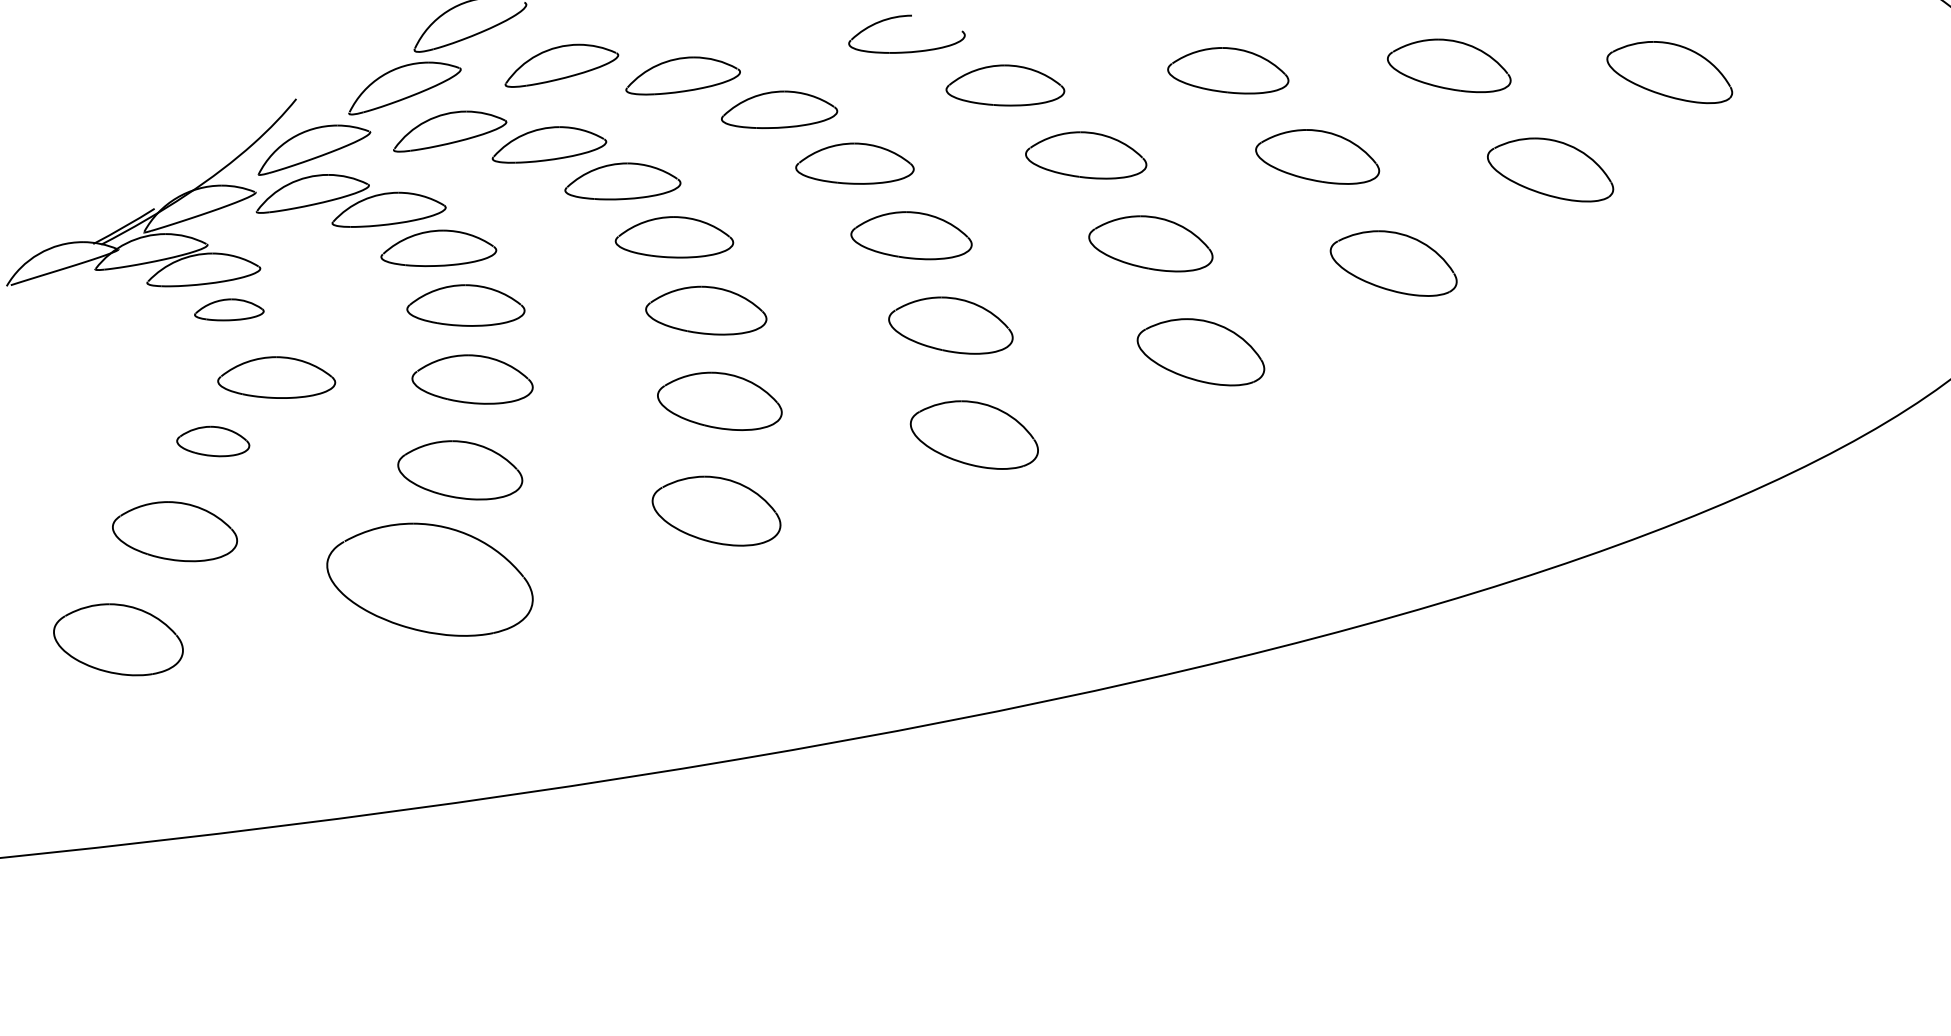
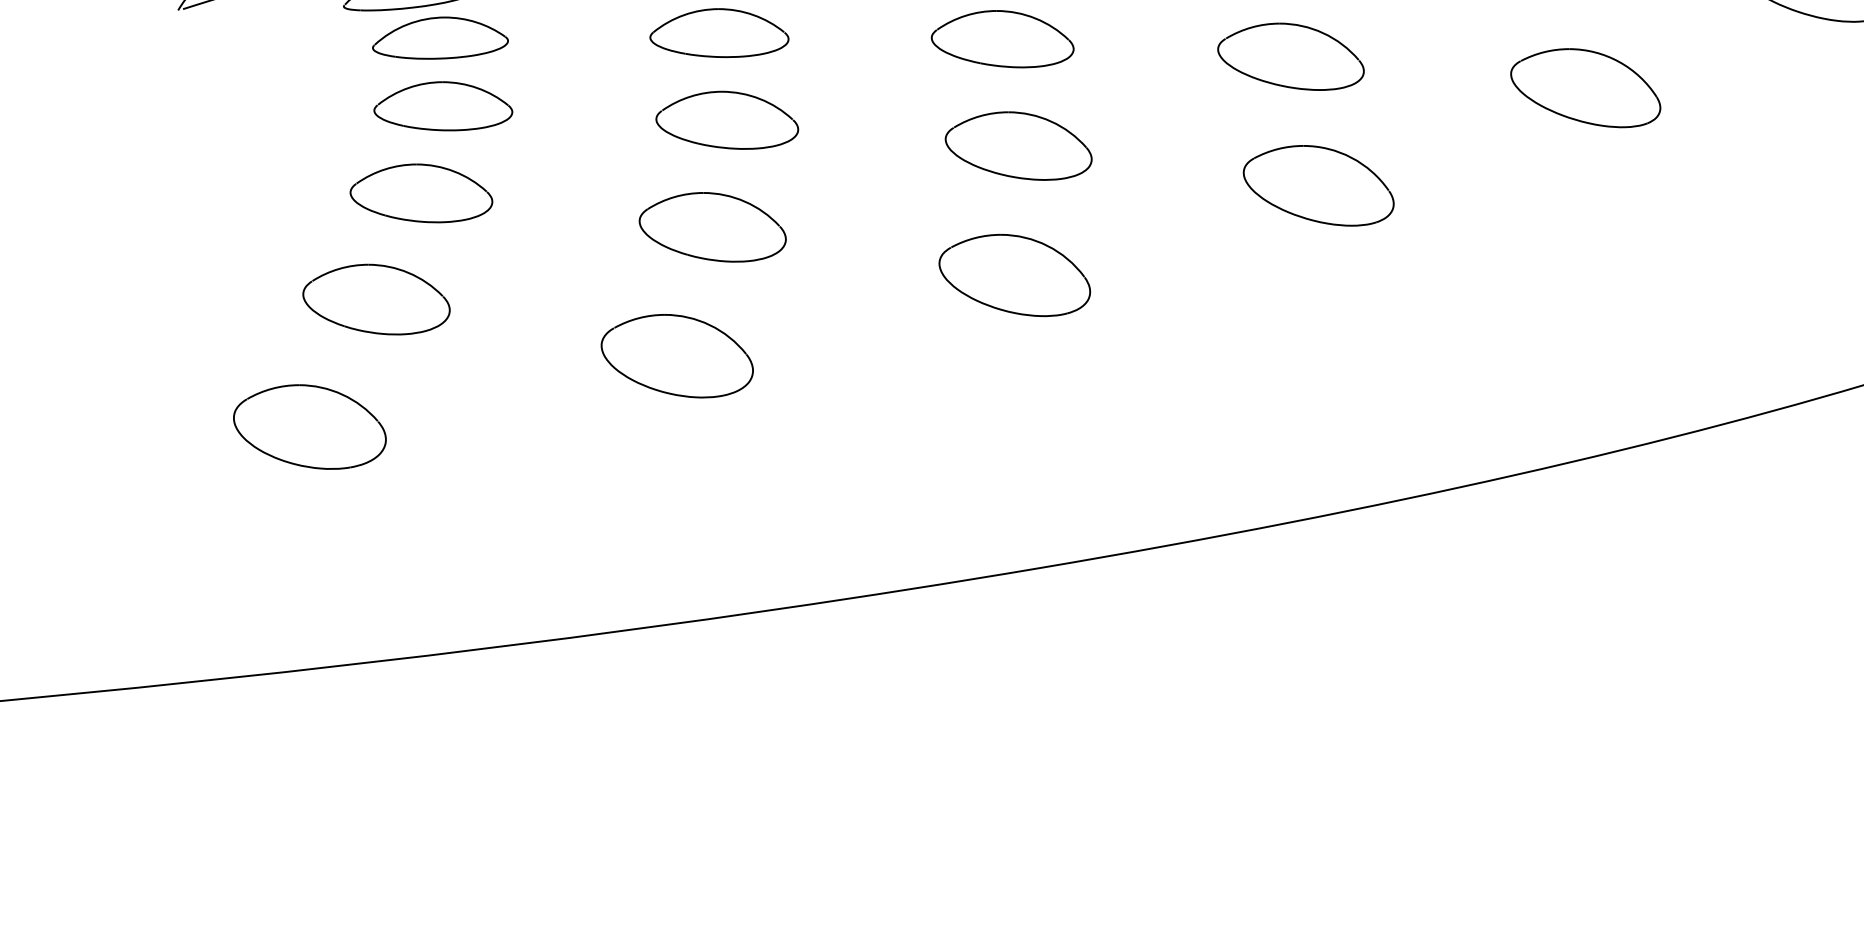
part: (229, 309) -> (440, 37), size x1.67
part: (276, 377) -> (443, 106), moved
part: (213, 441) -> (421, 193), size x1.67
part: (430, 579) -> (677, 356), size x0.62

